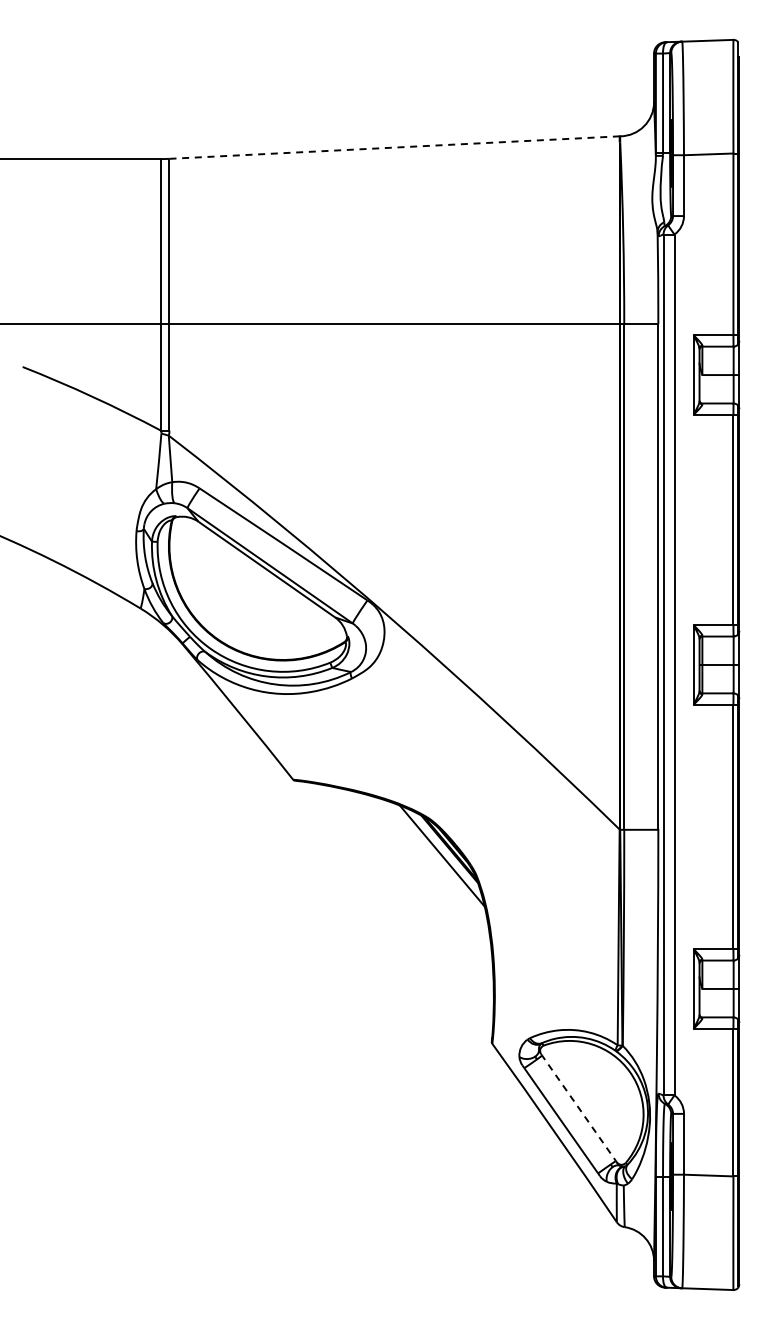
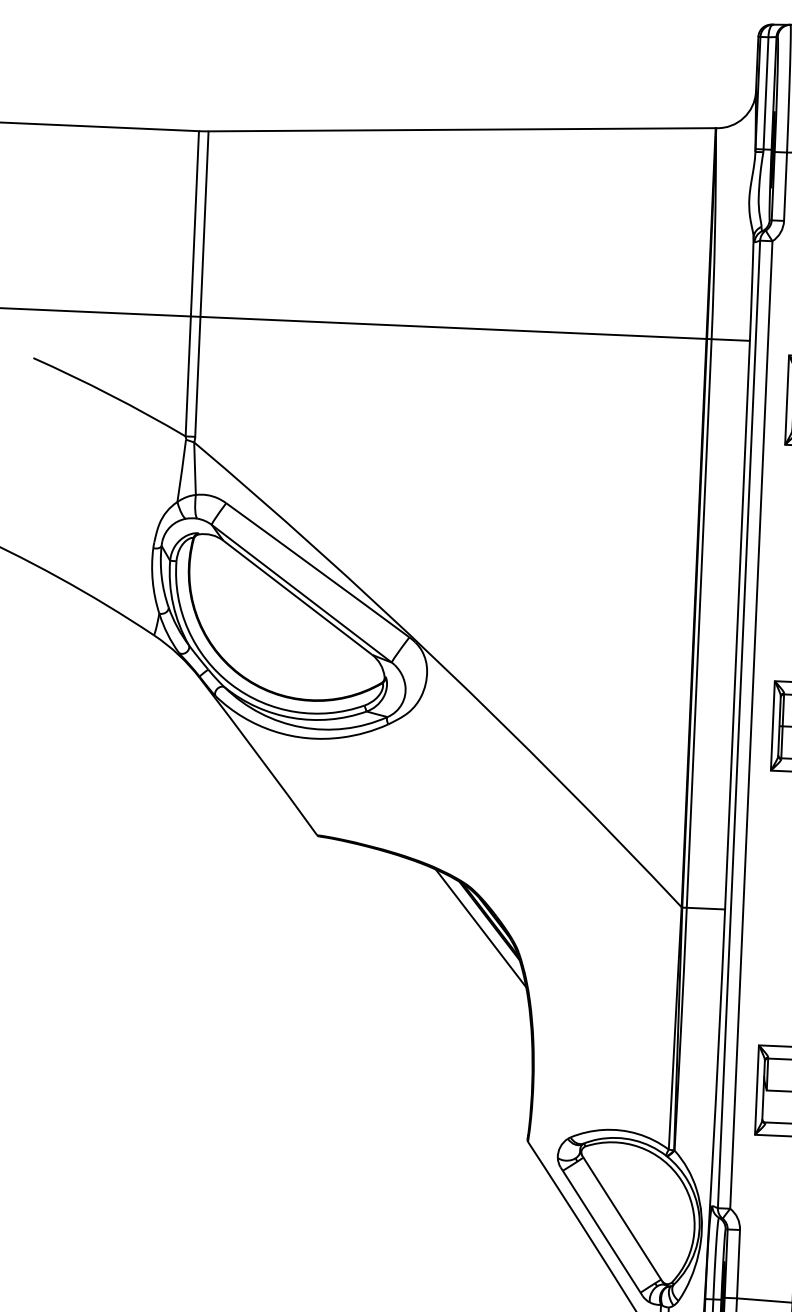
line: (395, 147) -> (463, 129), dashed -> solid
line: (578, 1107) -> (621, 1217), dashed -> solid

